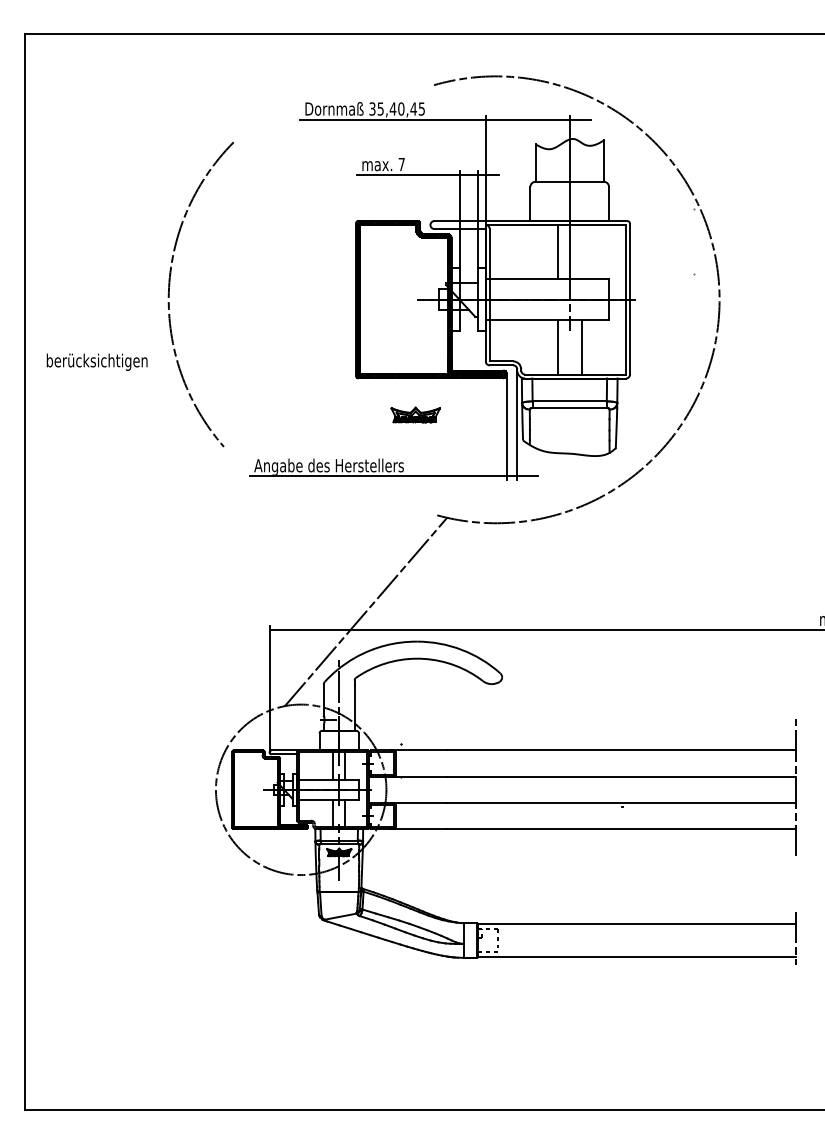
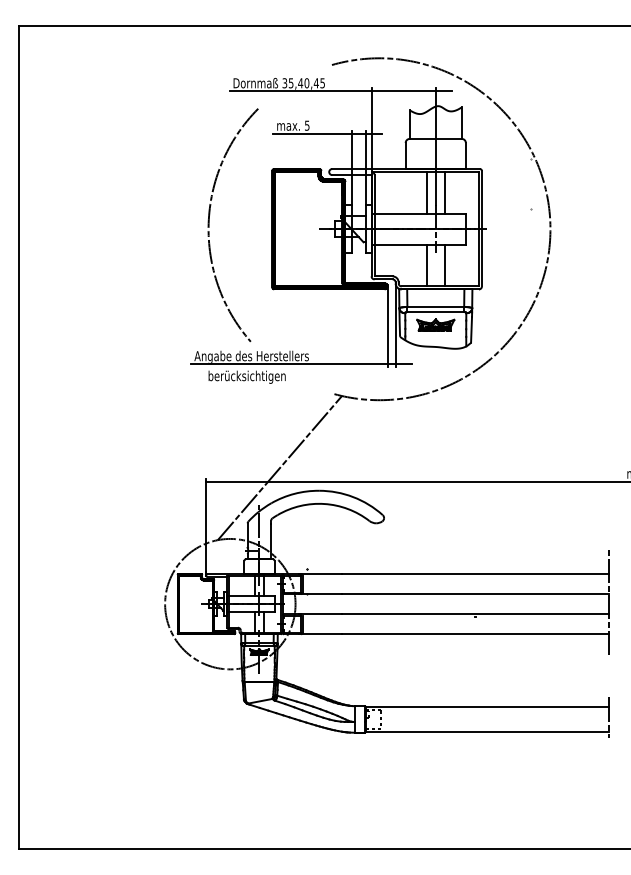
text: (401, 164) -> (307, 125), 7 -> 5
line: (581, 252) -> (444, 193), added
arc: (169, 294) -> (209, 225), moved
text: (96, 361) -> (246, 376), moved
part: (415, 414) -> (435, 324), moved

